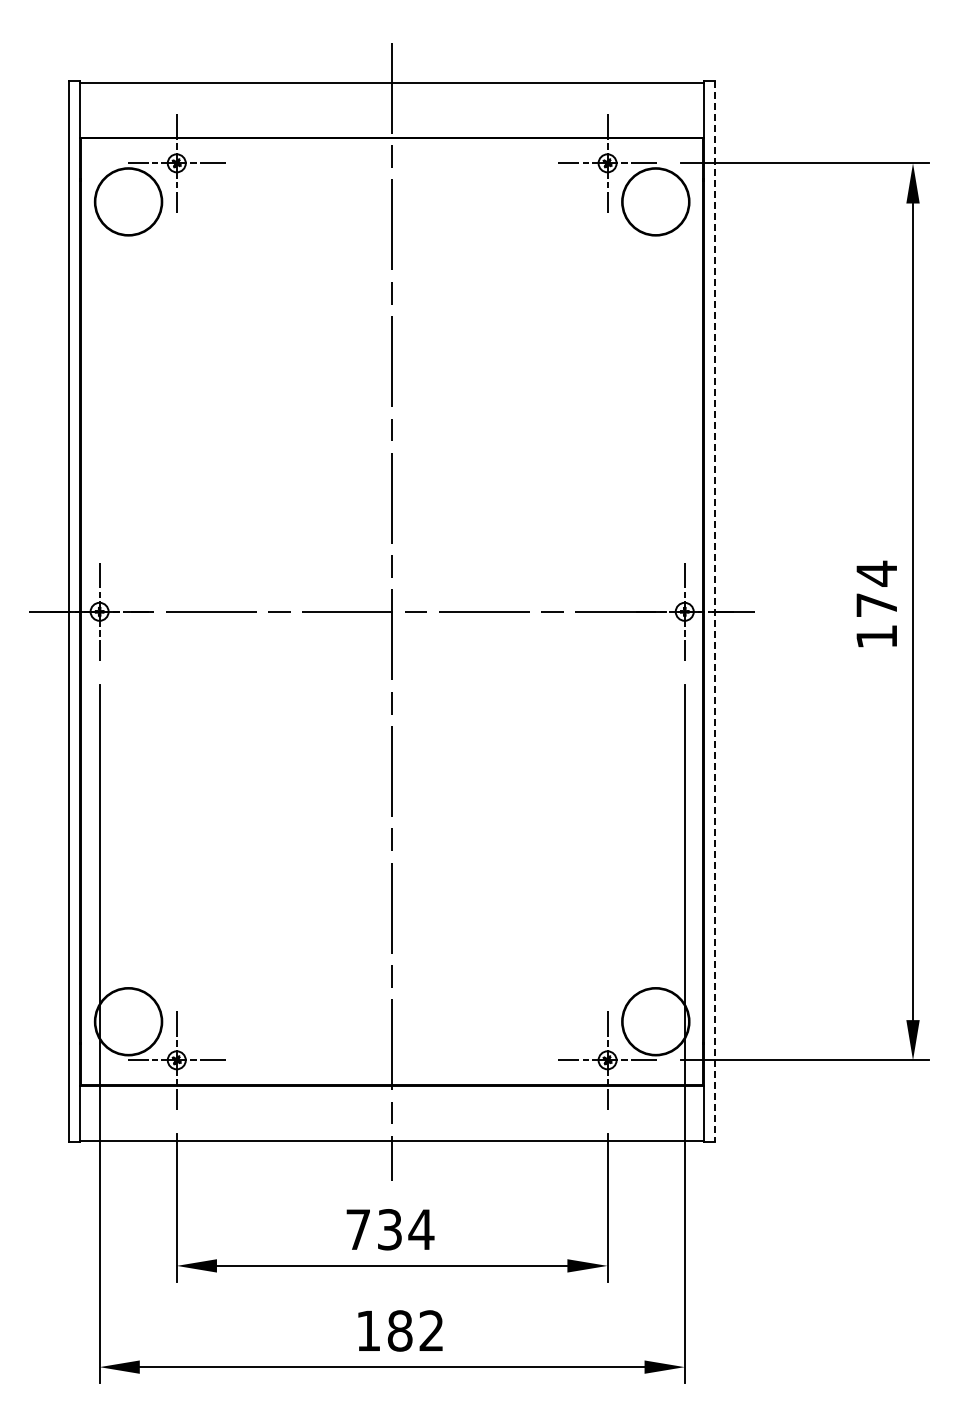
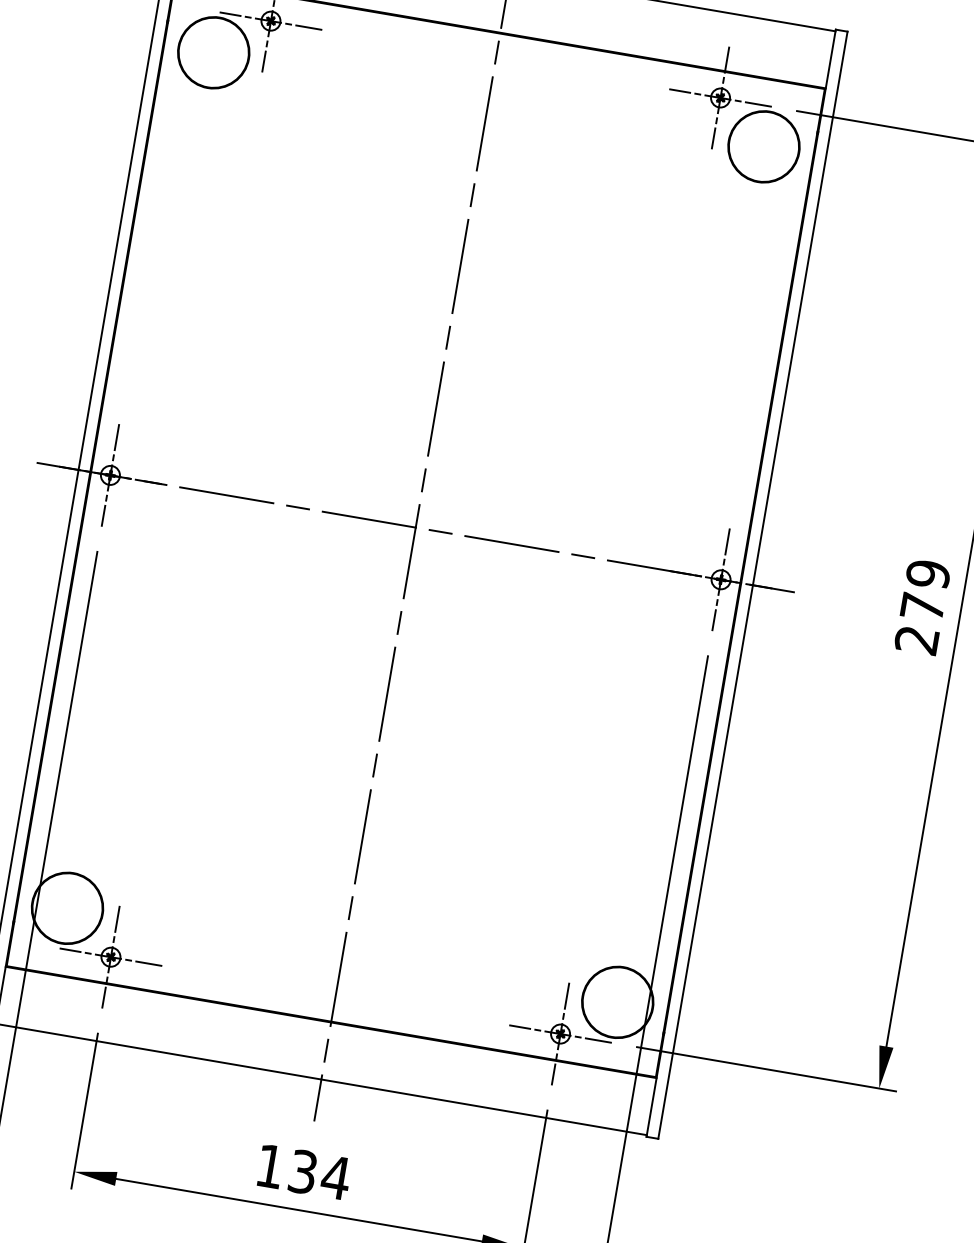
text: (876, 604) -> (922, 606), 174 -> 279
line: (715, 612) -> (753, 585), dashed -> solid
text: (357, 1229) -> (269, 1166), 734 -> 134

